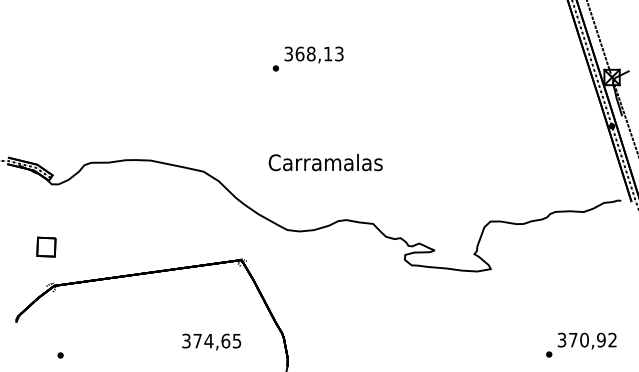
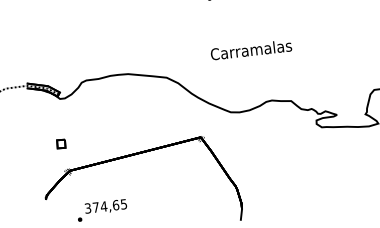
text: (325, 162) -> (251, 49), moved
part: (46, 247) -> (61, 144), size x0.62
text: (211, 341) -> (105, 206), moved

